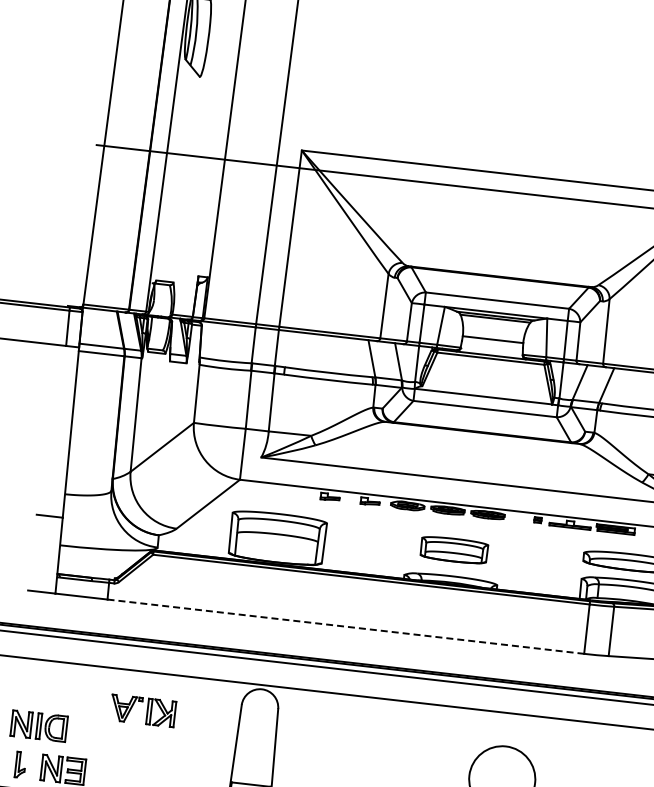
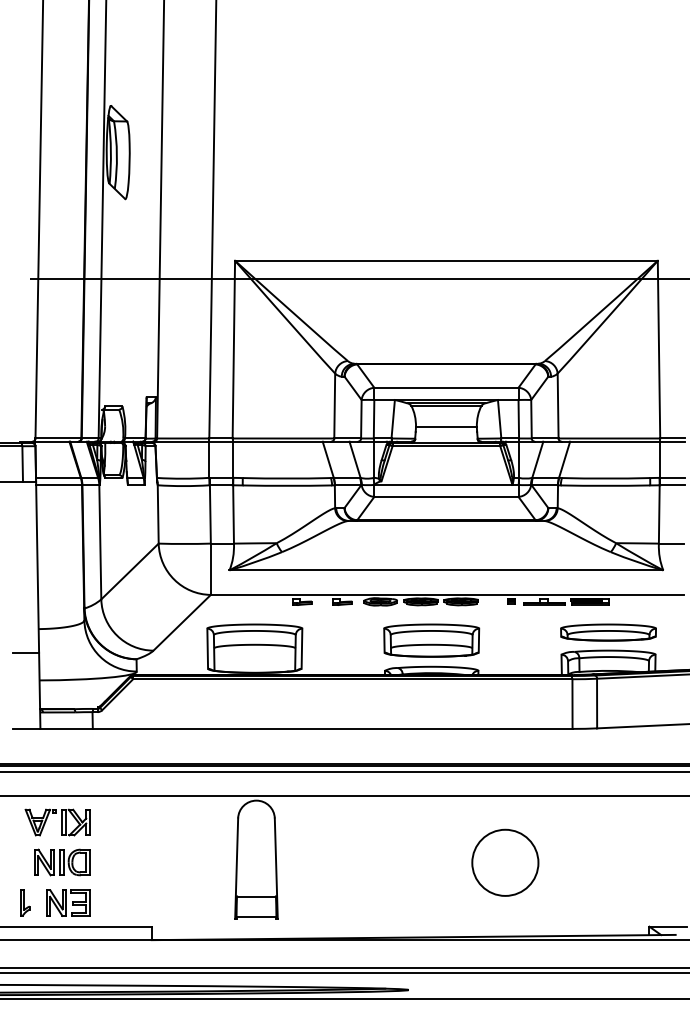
part: (454, 550) -> (431, 640), size x1.43
line: (345, 626) -> (332, 728), dashed -> solid
part: (142, 710) -> (57, 822), moved
part: (39, 726) -> (62, 862), moved

